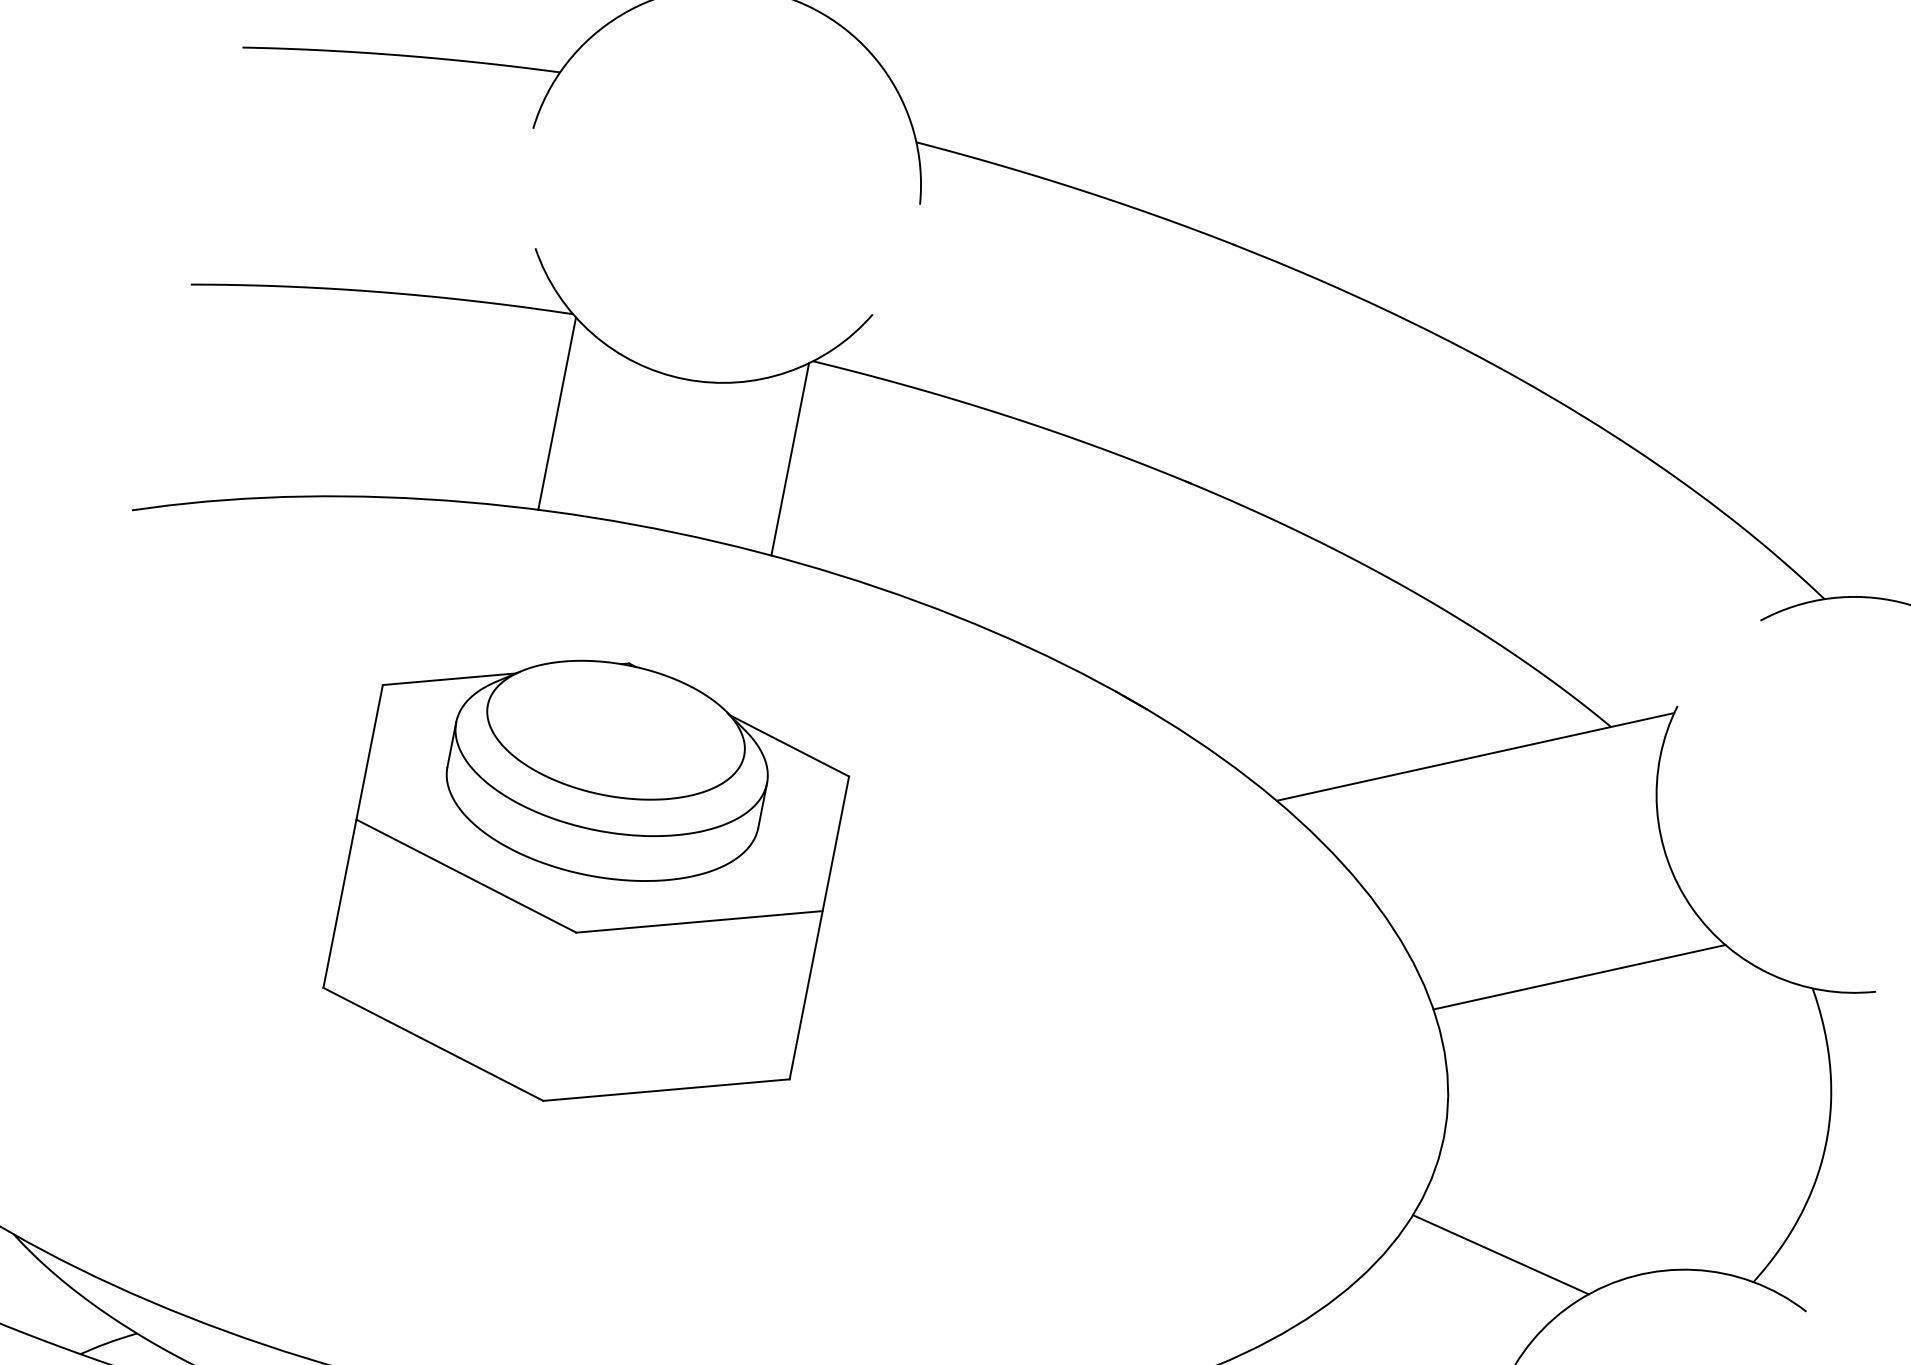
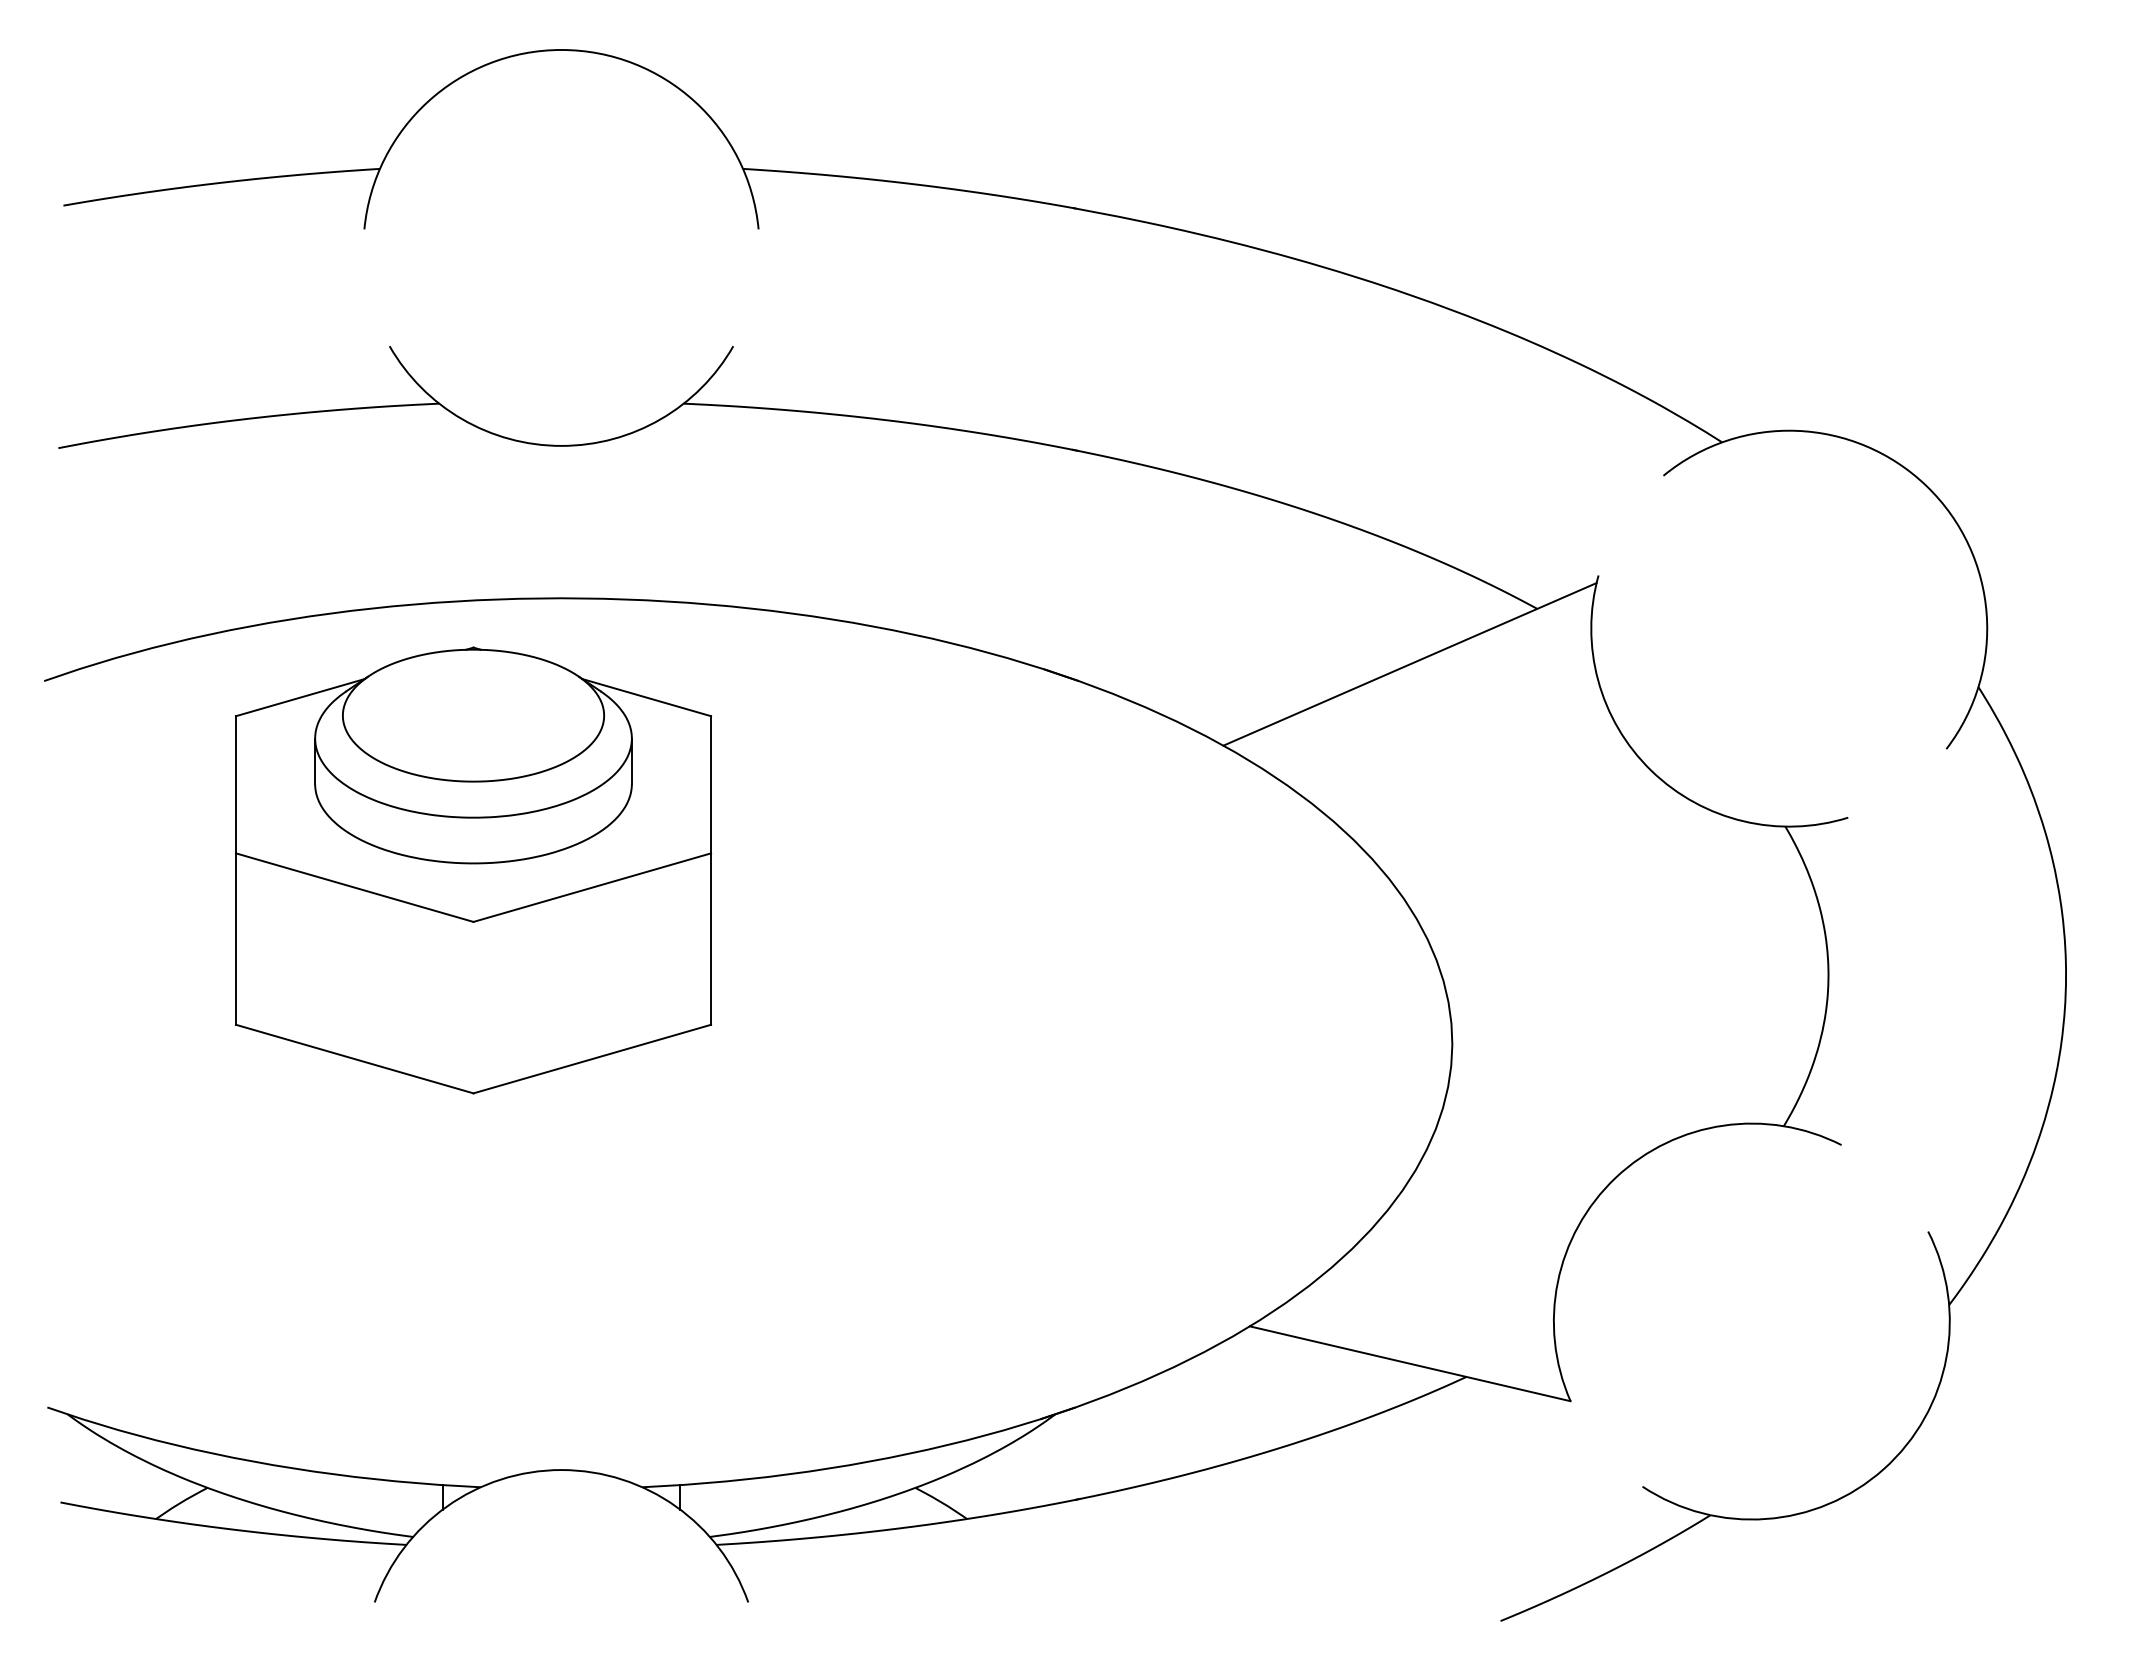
line: (556, 413) -> (442, 504), removed
line: (790, 459) -> (680, 504), removed
part: (586, 882) -> (473, 870), moved
line: (1579, 977) -> (1554, 860), removed
line: (1500, 1254) -> (1530, 1147), removed

